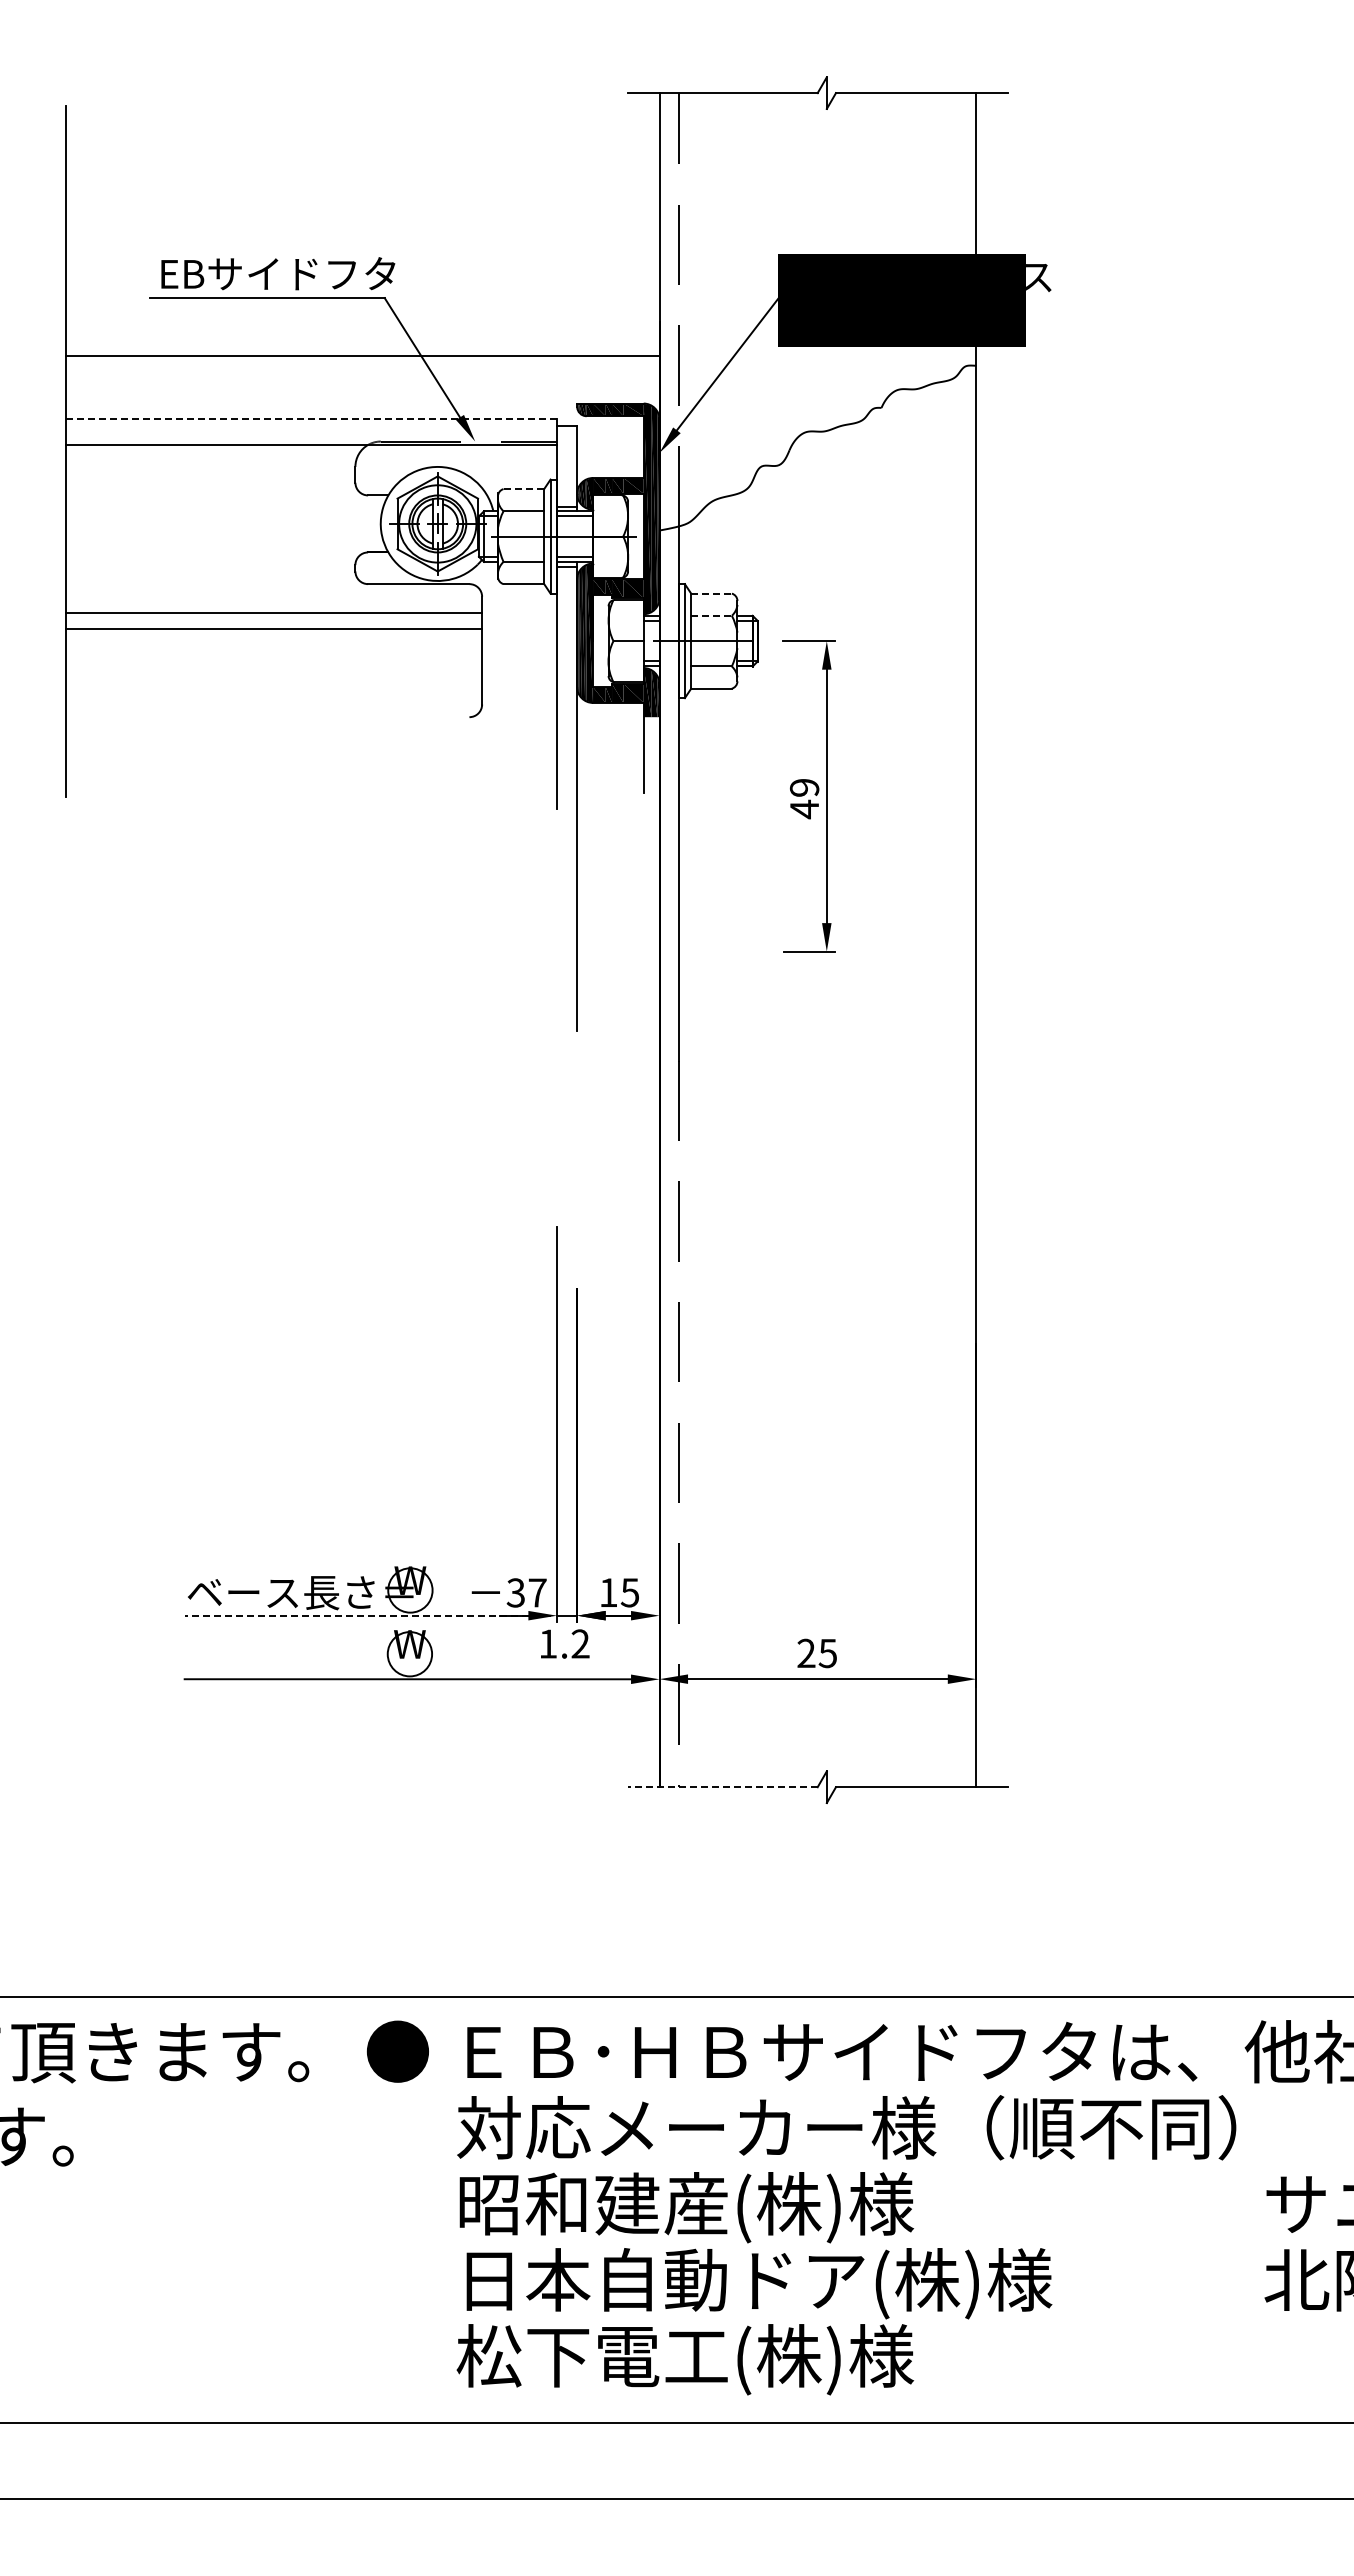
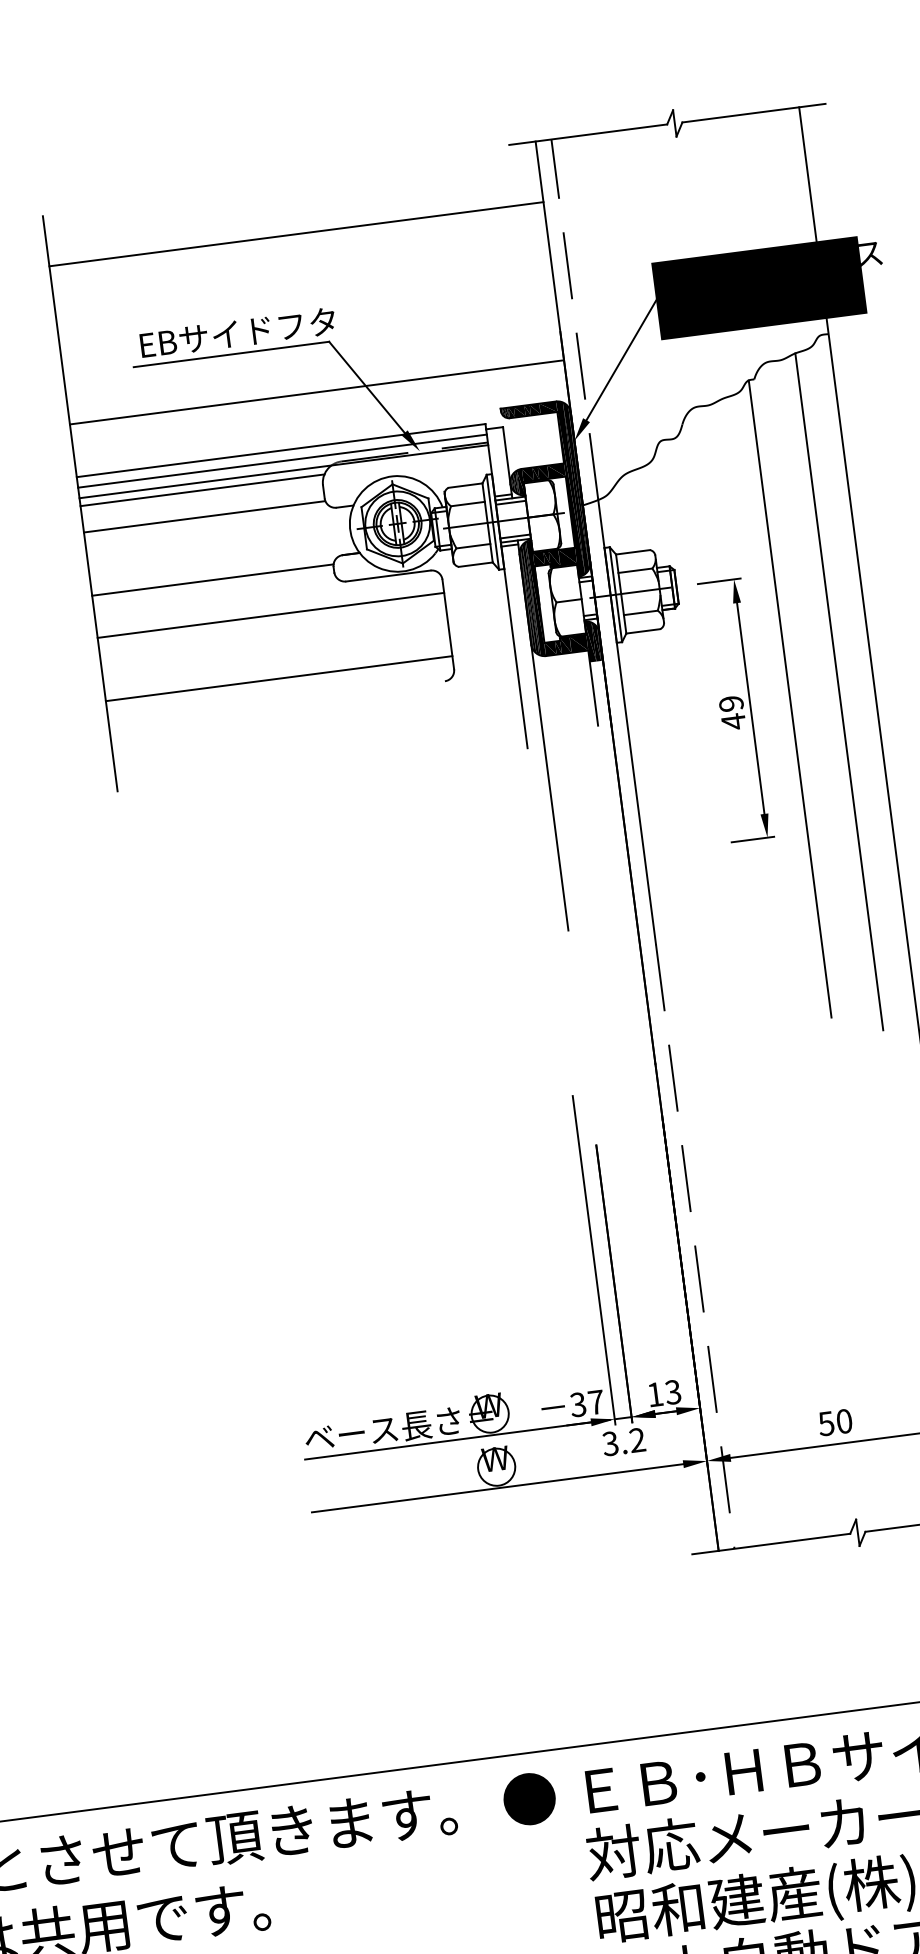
line: (362, 165) -> (296, 233), added
line: (311, 419) -> (281, 450), dashed -> solid
line: (310, 432) -> (281, 461), added
line: (211, 454) -> (201, 490), added
line: (210, 485) -> (204, 516), added
line: (523, 489) -> (465, 485), dashed -> solid
line: (210, 561) -> (212, 579), added
line: (712, 593) -> (633, 552), dashed -> solid
line: (712, 615) -> (636, 570), dashed -> solid
line: (273, 628) -> (278, 678), moved
line: (934, 790) -> (839, 691), added
line: (874, 791) -> (789, 699), added
text: (629, 1592) -> (672, 1392), 15 -> 13
line: (367, 1615) -> (457, 1439), dashed -> solid
text: (547, 1643) -> (609, 1443), 1.2 -> 3.2
text: (816, 1653) -> (834, 1422), 25 -> 50
line: (722, 1787) -> (771, 1544), dashed -> solid

